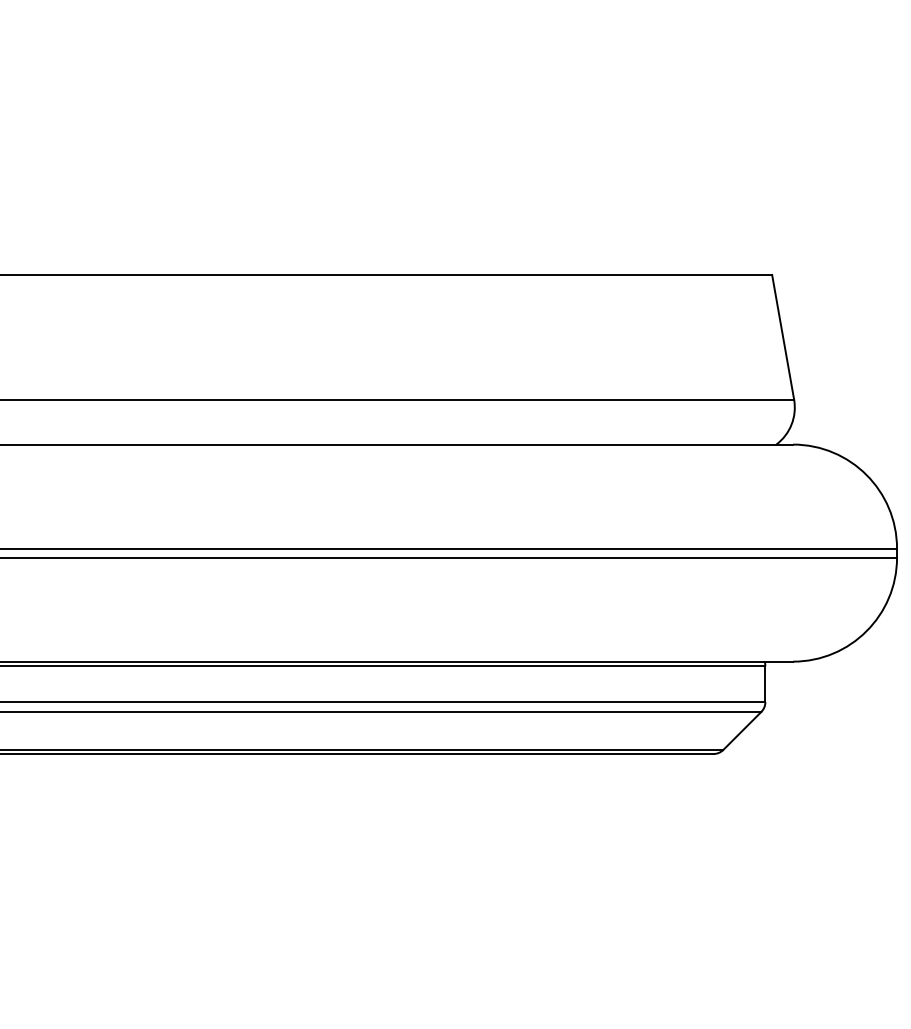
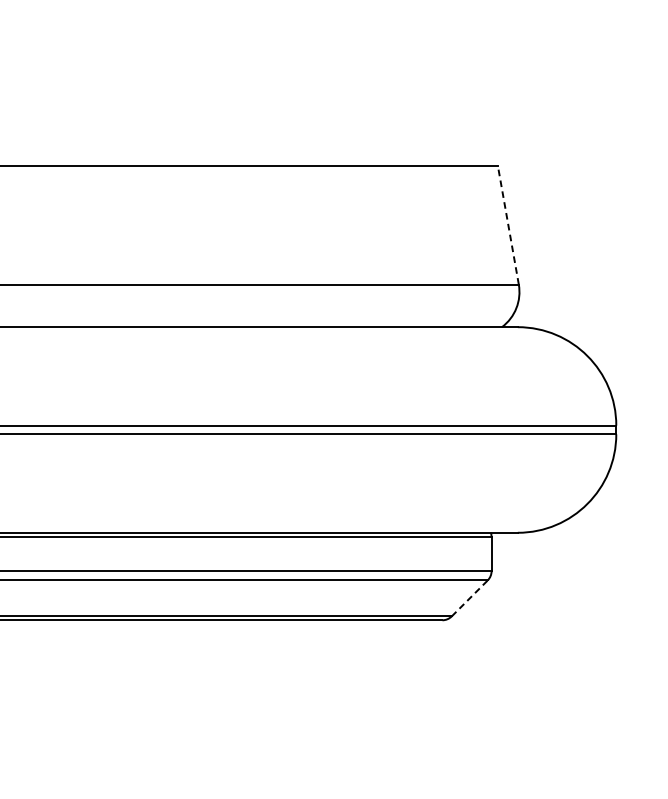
line: (783, 336) -> (508, 224), solid -> dashed
line: (742, 730) -> (469, 598), solid -> dashed

